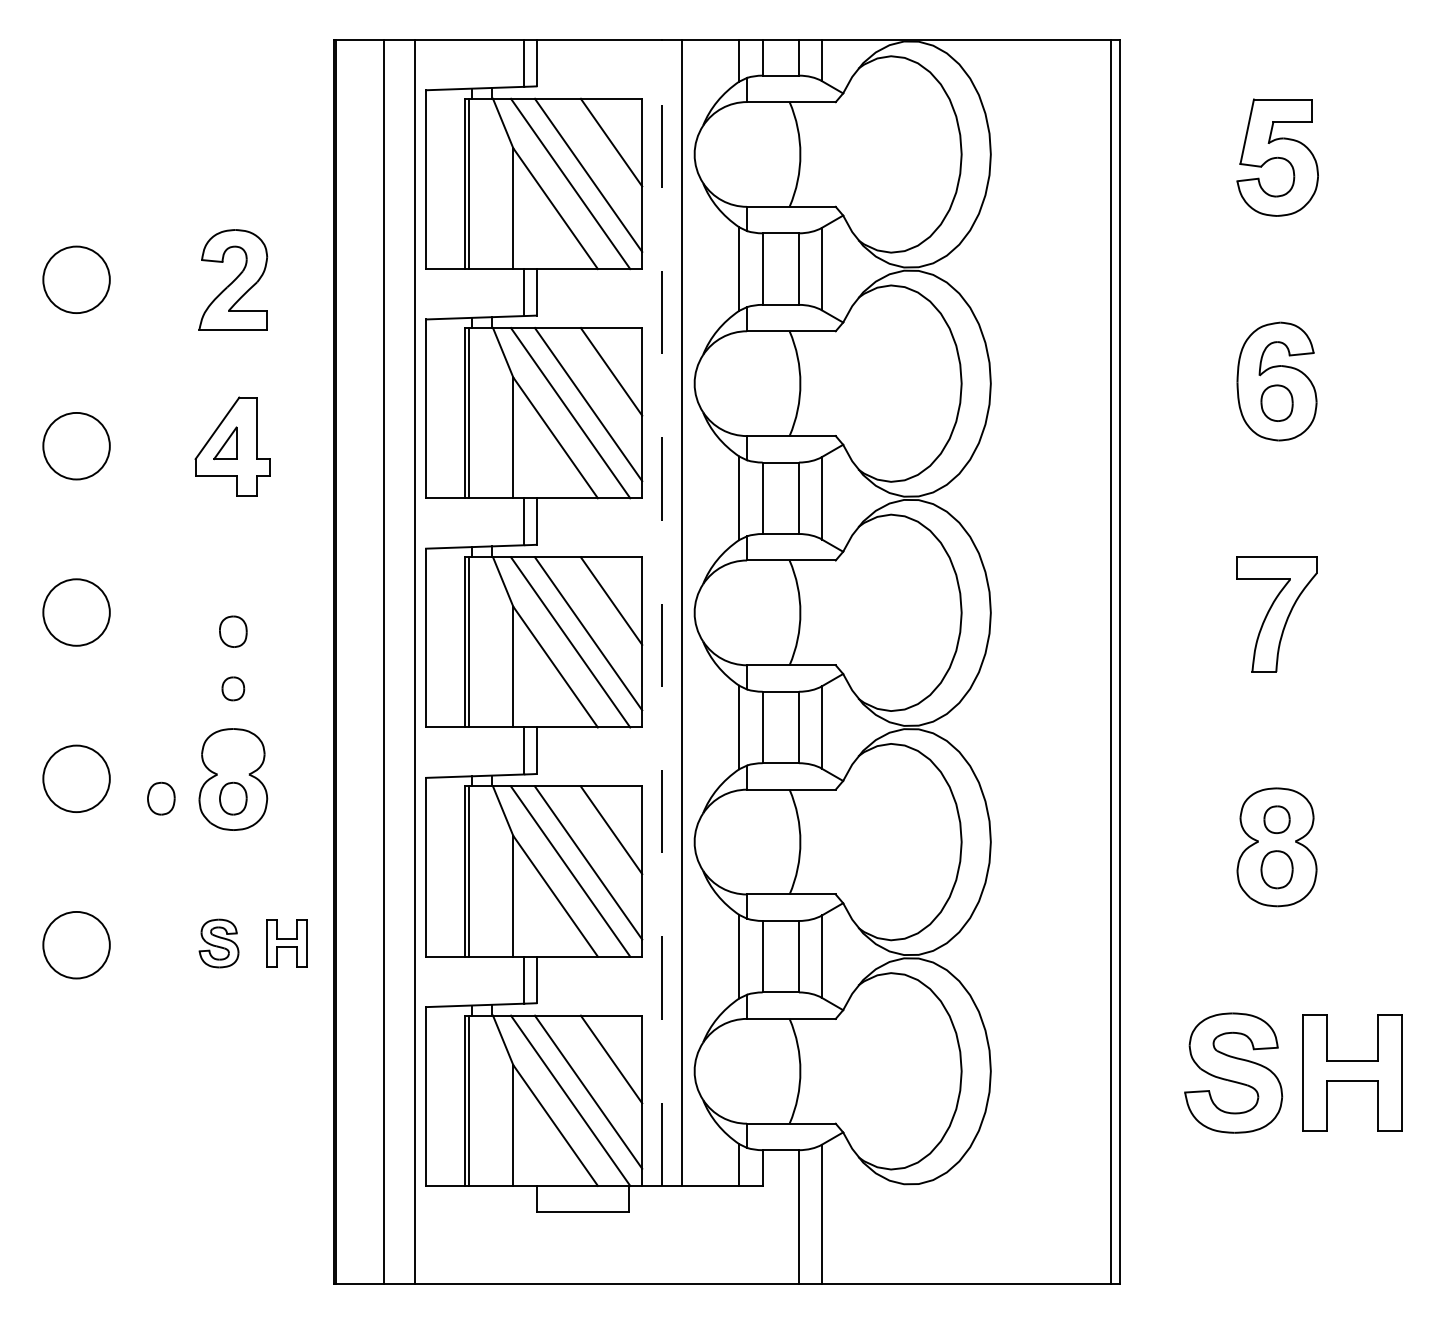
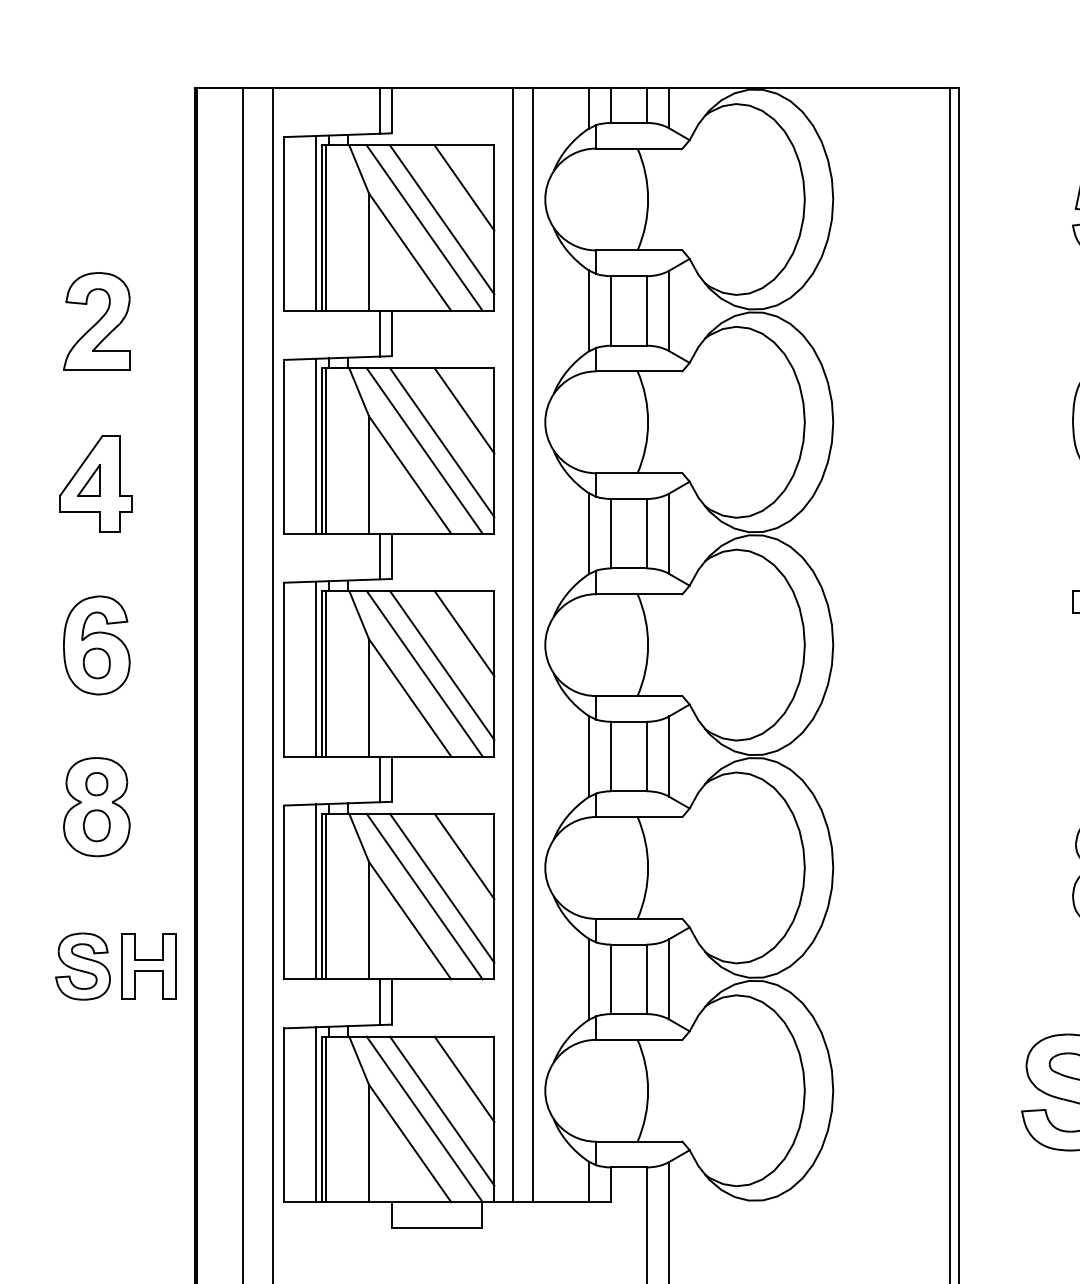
line: (458, 179) -> (315, 223), added
line: (458, 408) -> (315, 446), added
part: (233, 612) -> (97, 644), added
line: (661, 612) -> (513, 644), dashed -> solid
line: (458, 637) -> (315, 669), added
part: (233, 688) -> (97, 783), moved
part: (161, 798) -> (27, 825), removed
line: (458, 866) -> (315, 891), added
part: (218, 943) -> (82, 966), size x1.43
part: (286, 943) -> (148, 966), size x1.43
line: (458, 1095) -> (315, 1114), added

